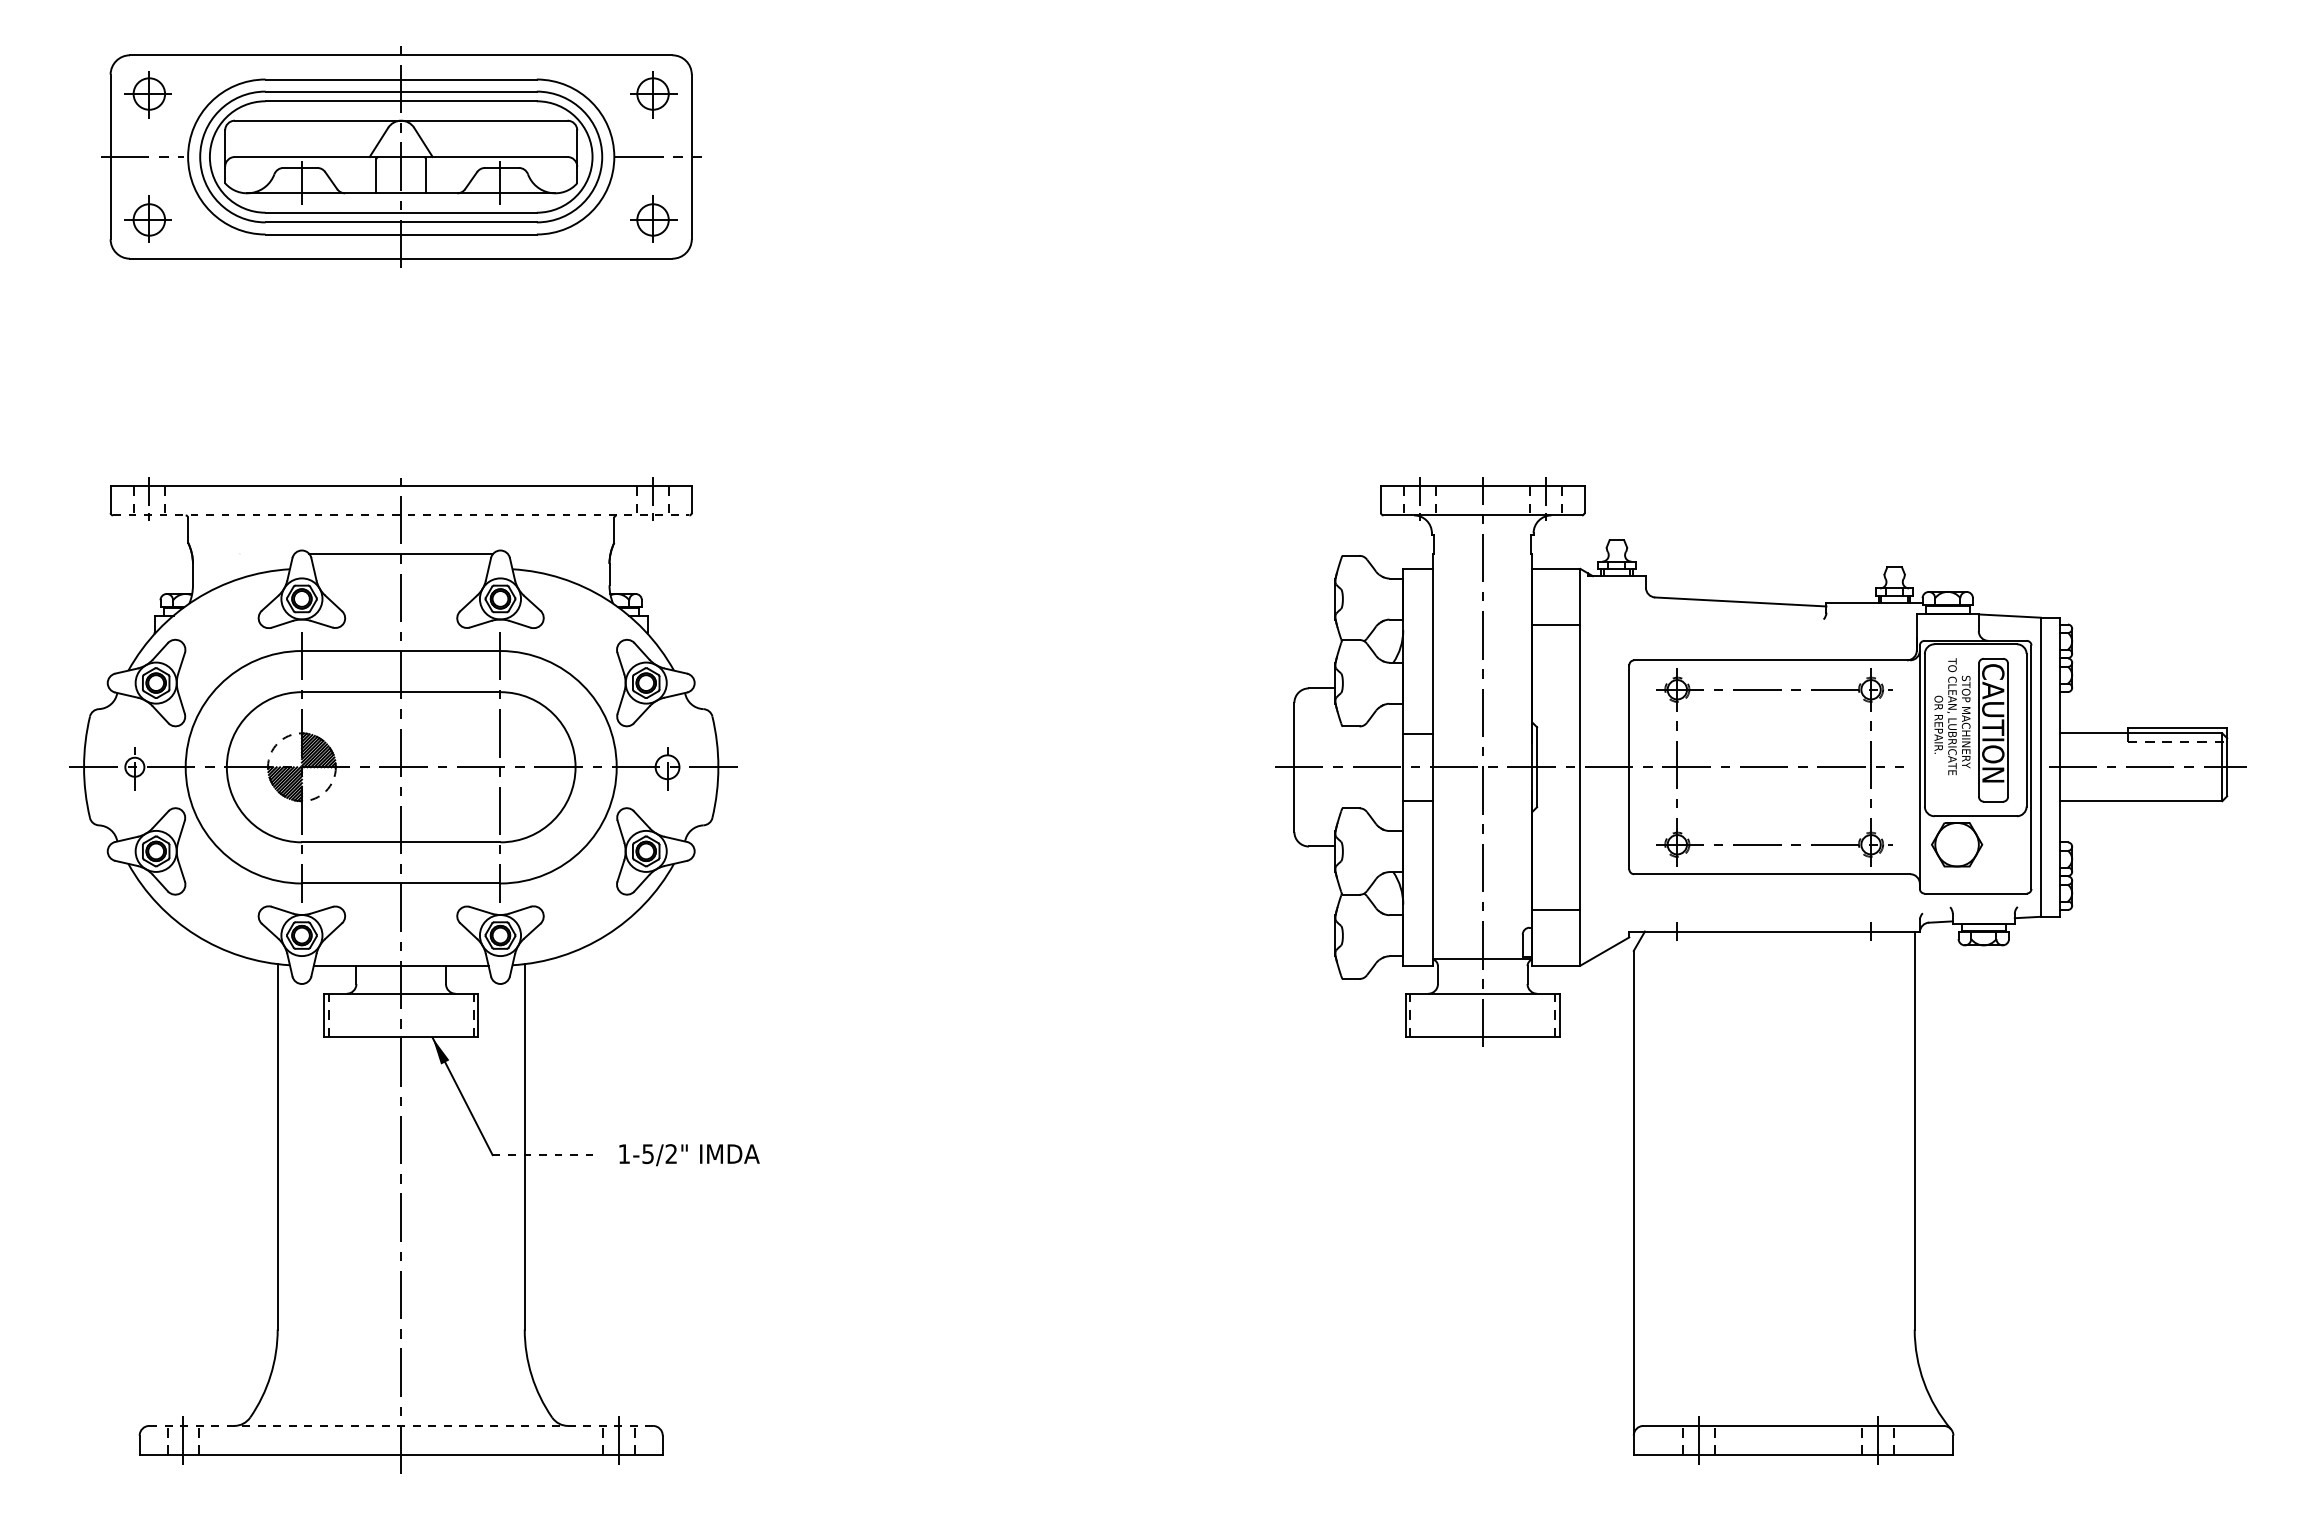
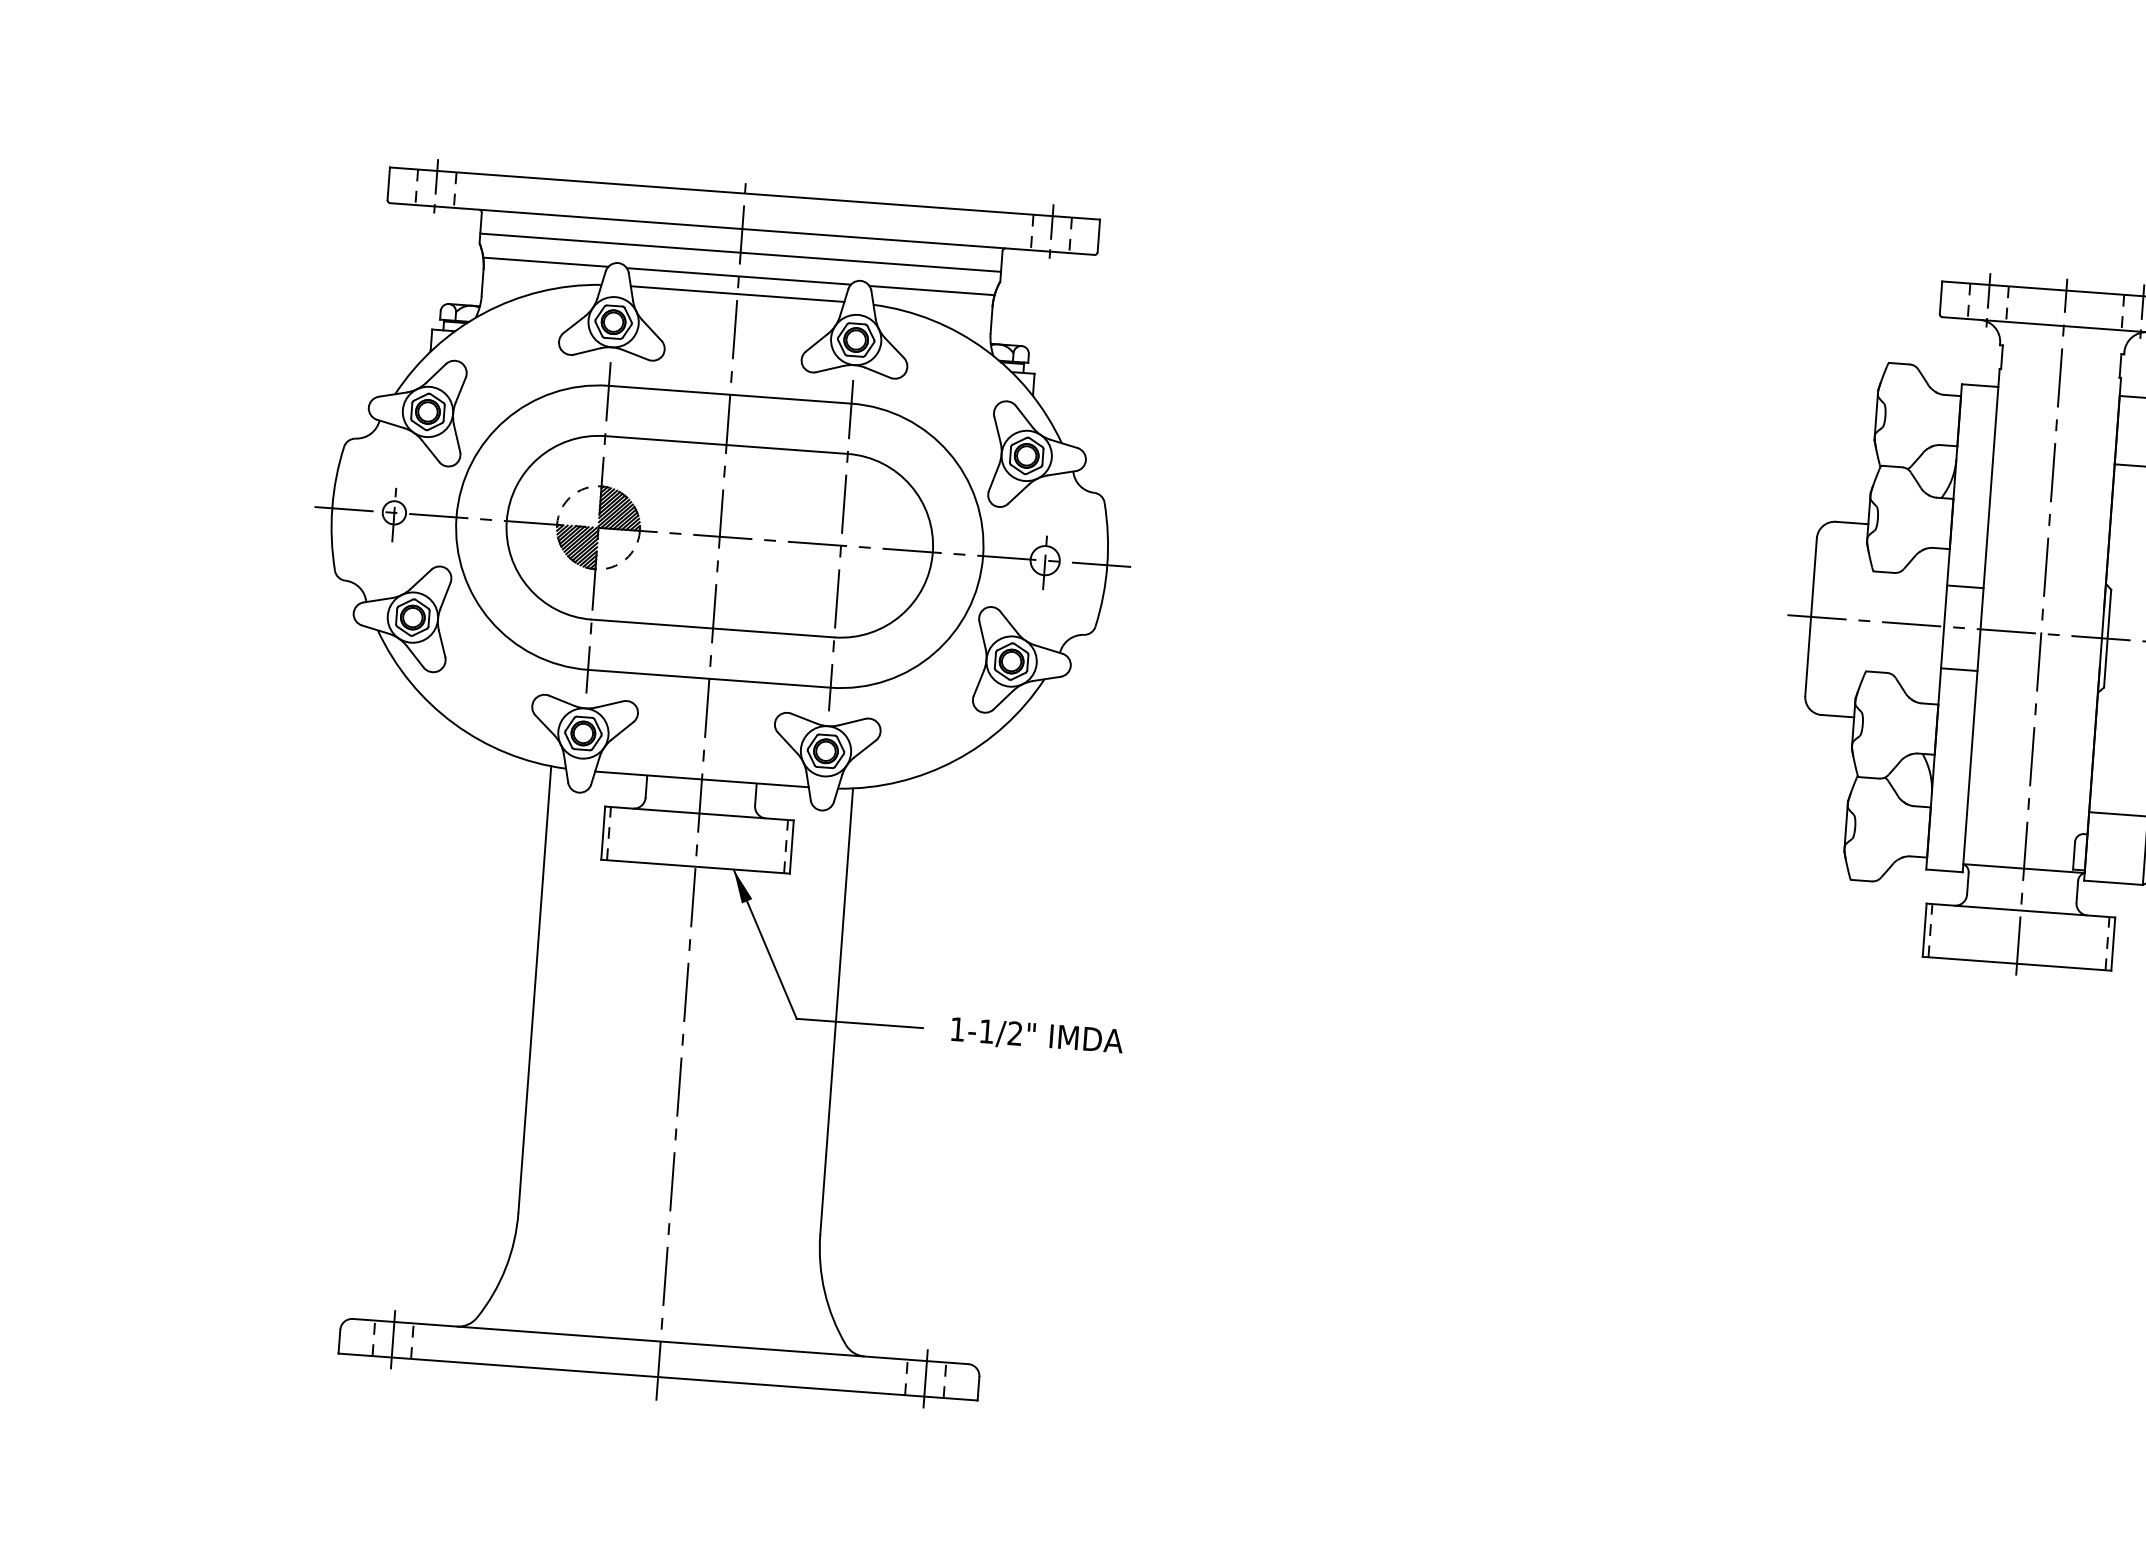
line: (401, 515) -> (742, 229), dashed -> solid
line: (401, 534) -> (741, 252), added
line: (242, 554) -> (544, 262), added
line: (559, 554) -> (932, 291), added
line: (400, 568) -> (736, 293), added
text: (647, 1154) -> (985, 1032), 1-5/2" -> 1-1/2"
line: (544, 1155) -> (860, 1023), dashed -> solid
line: (401, 1425) -> (661, 1341), dashed -> solid

